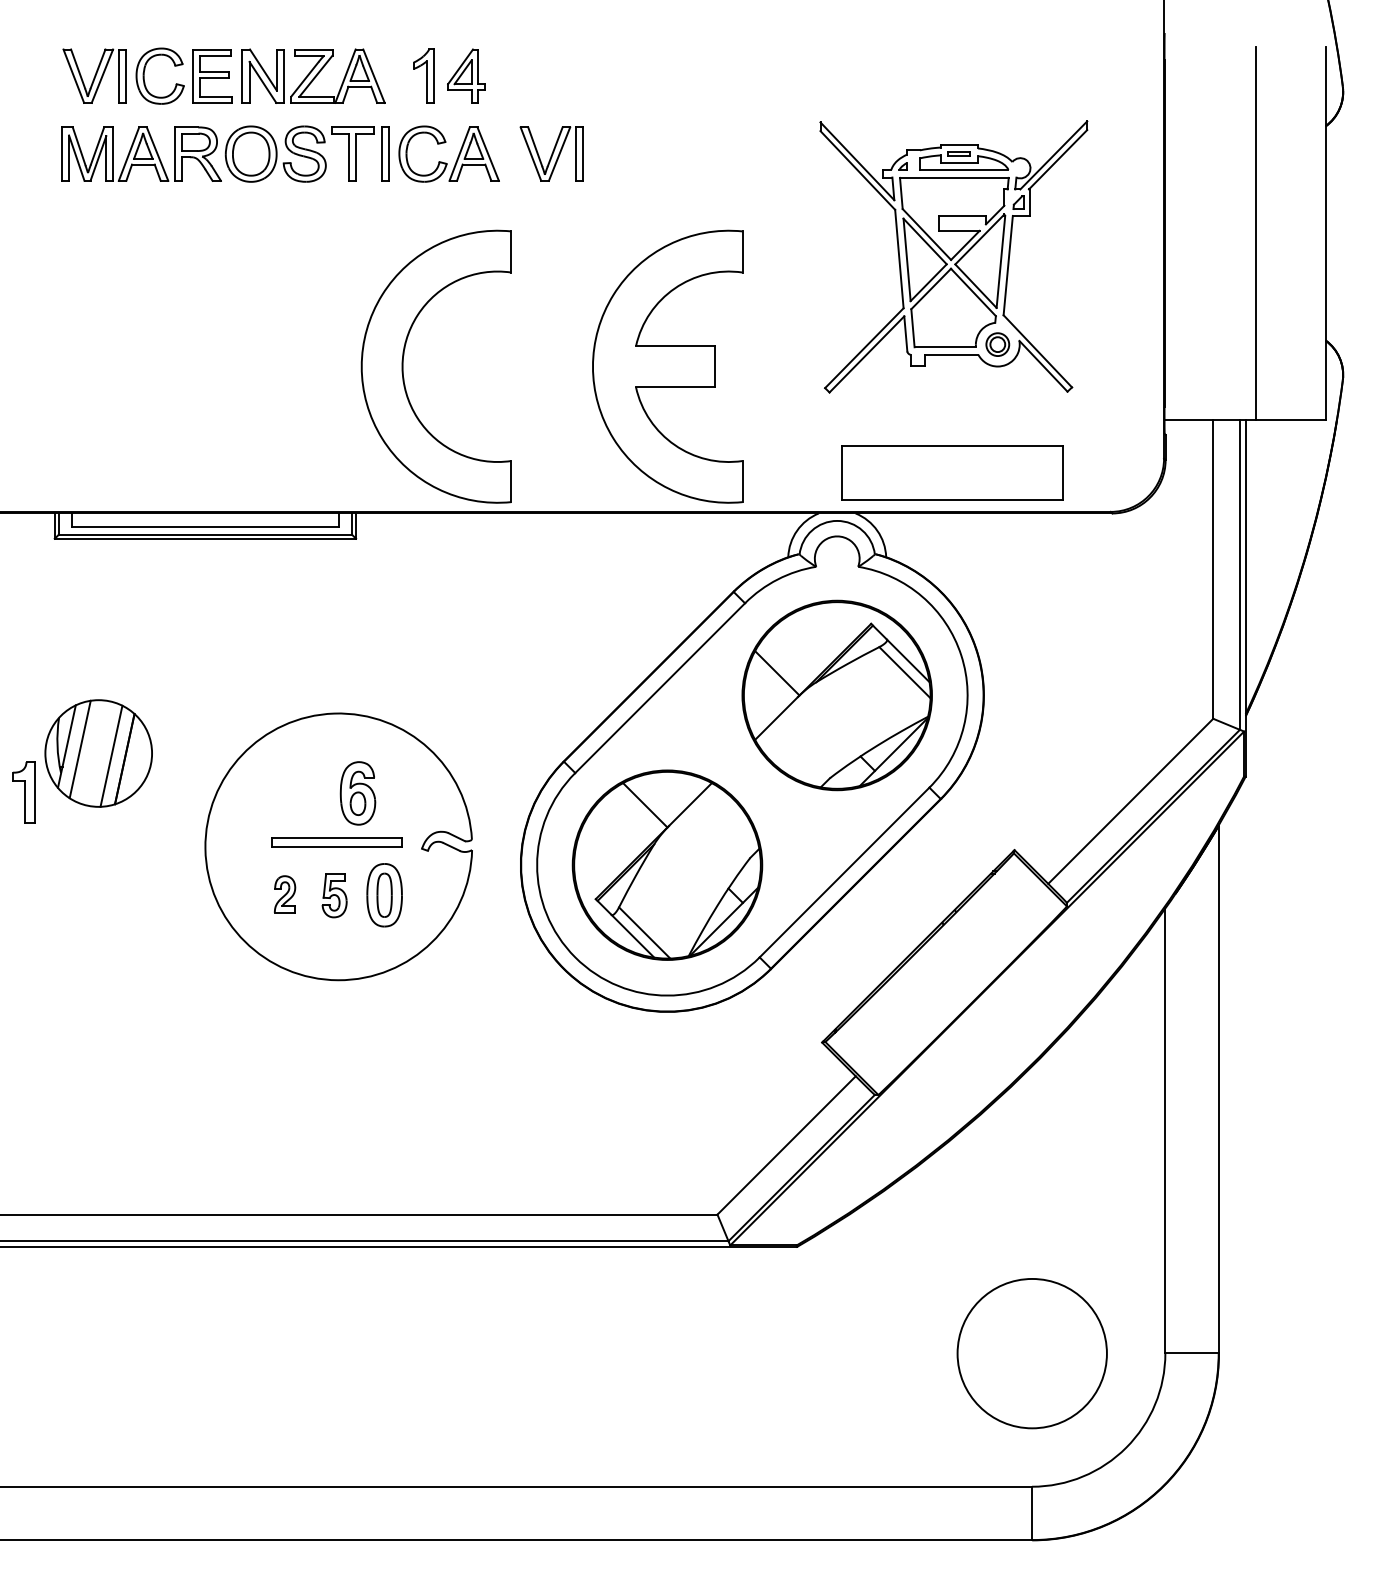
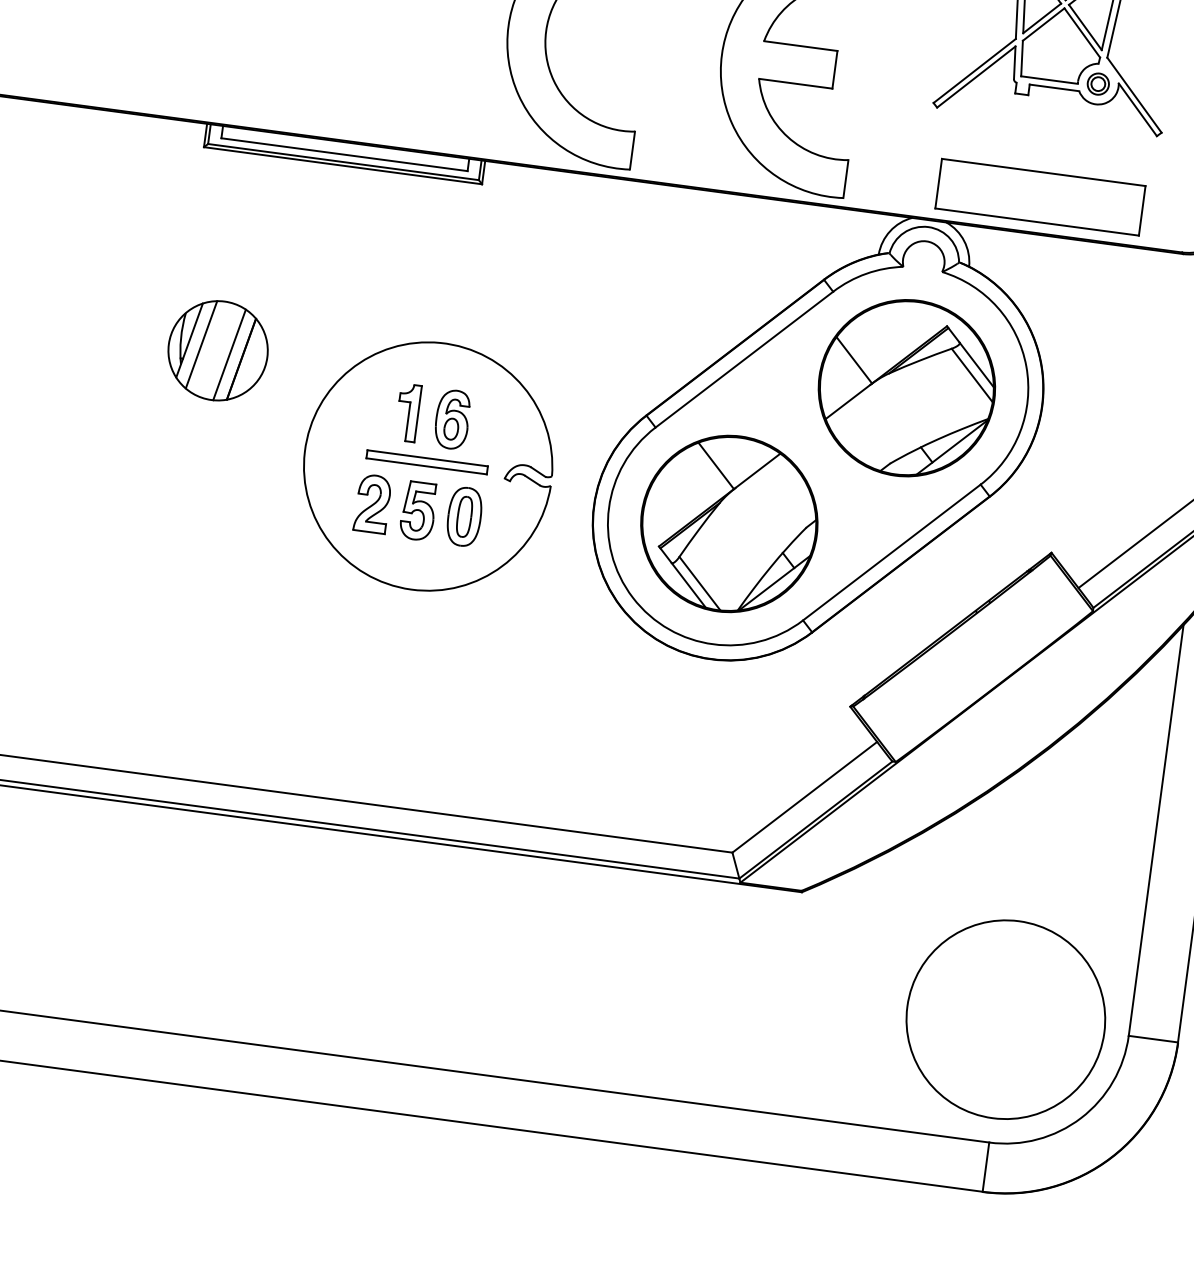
part: (23, 792) -> (407, 412), moved
part: (284, 894) -> (372, 503), size x1.67
part: (334, 895) -> (418, 510), size x1.43
circle: (1031, 1353) -> (1005, 1019), size x1.43

